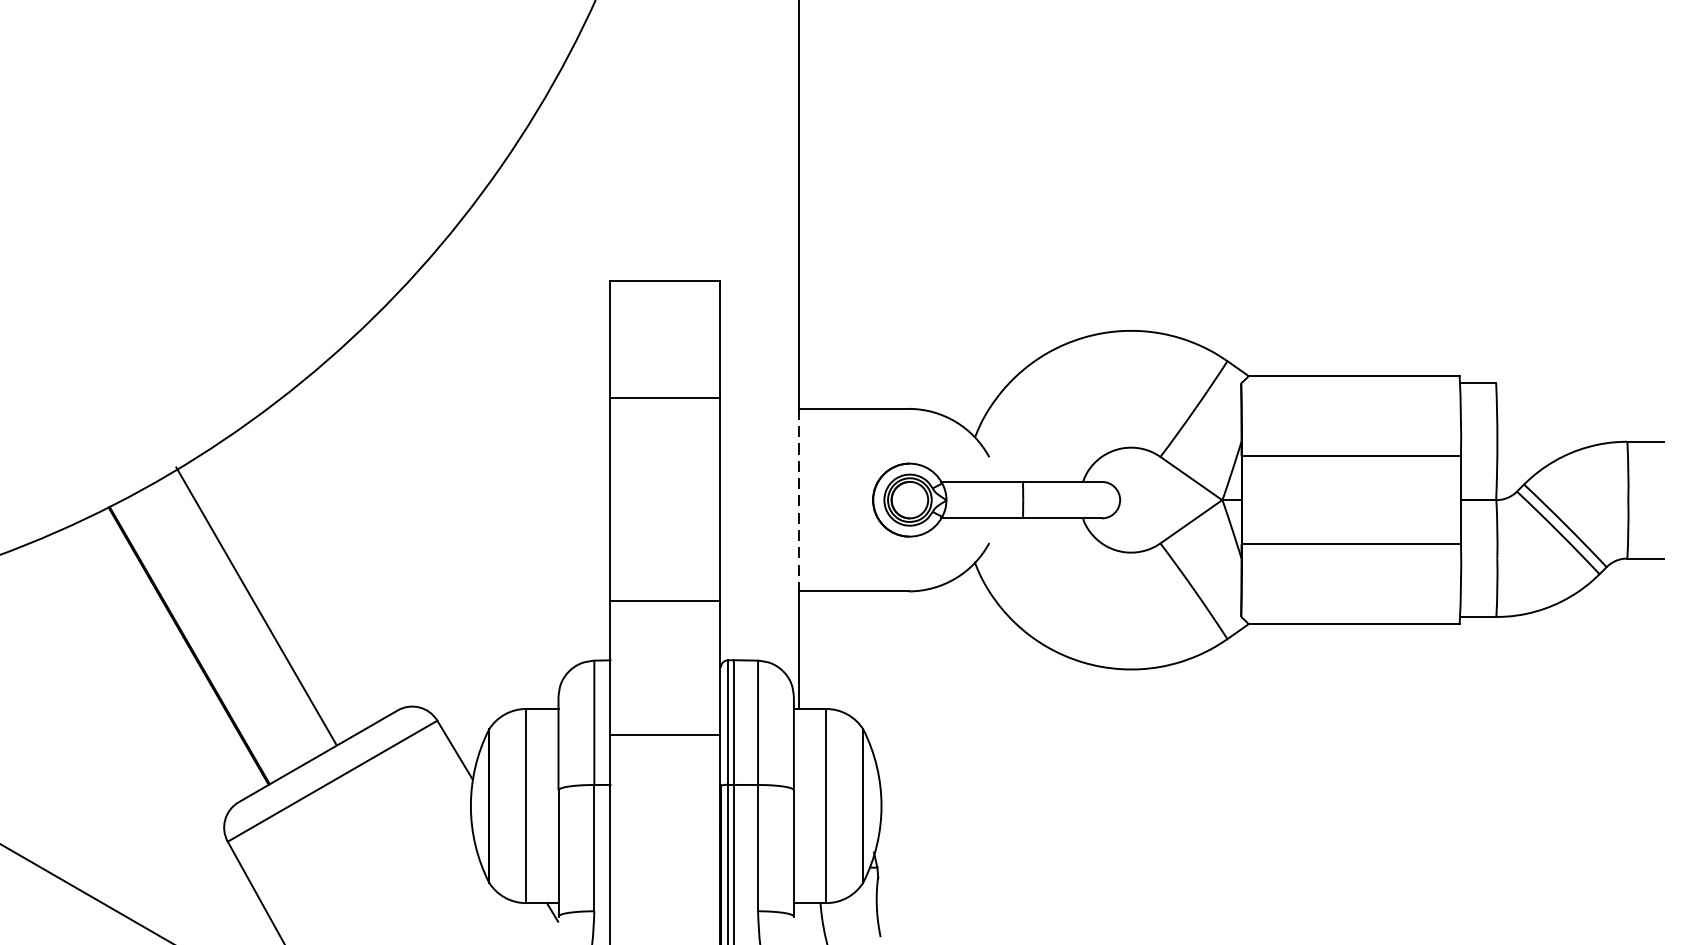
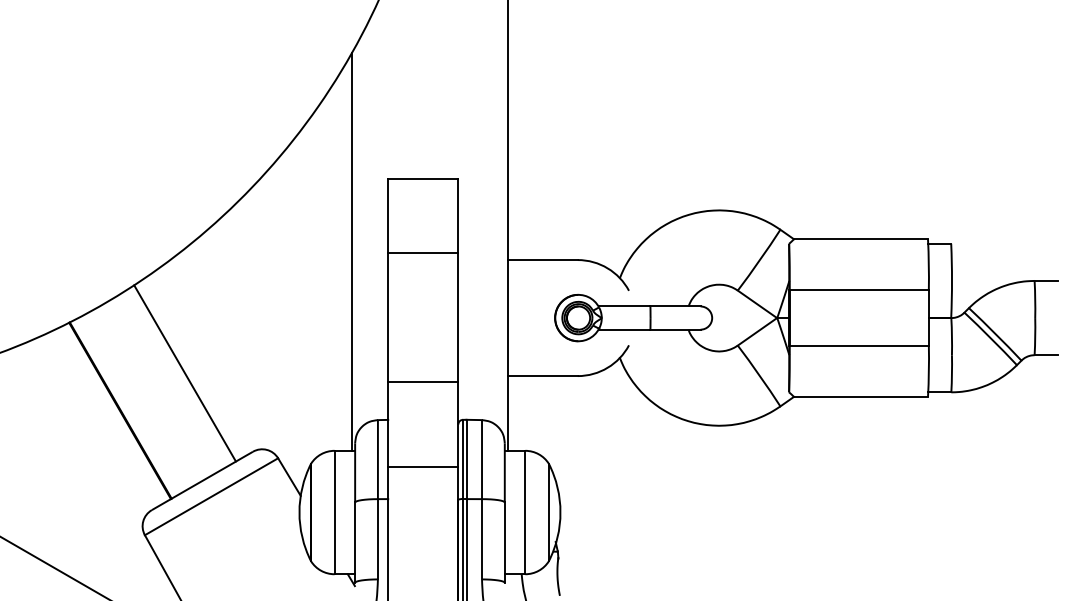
line: (552, 395) -> (351, 251), added
line: (799, 500) -> (508, 318), dashed -> solid
line: (255, 606) -> (184, 373), moved

